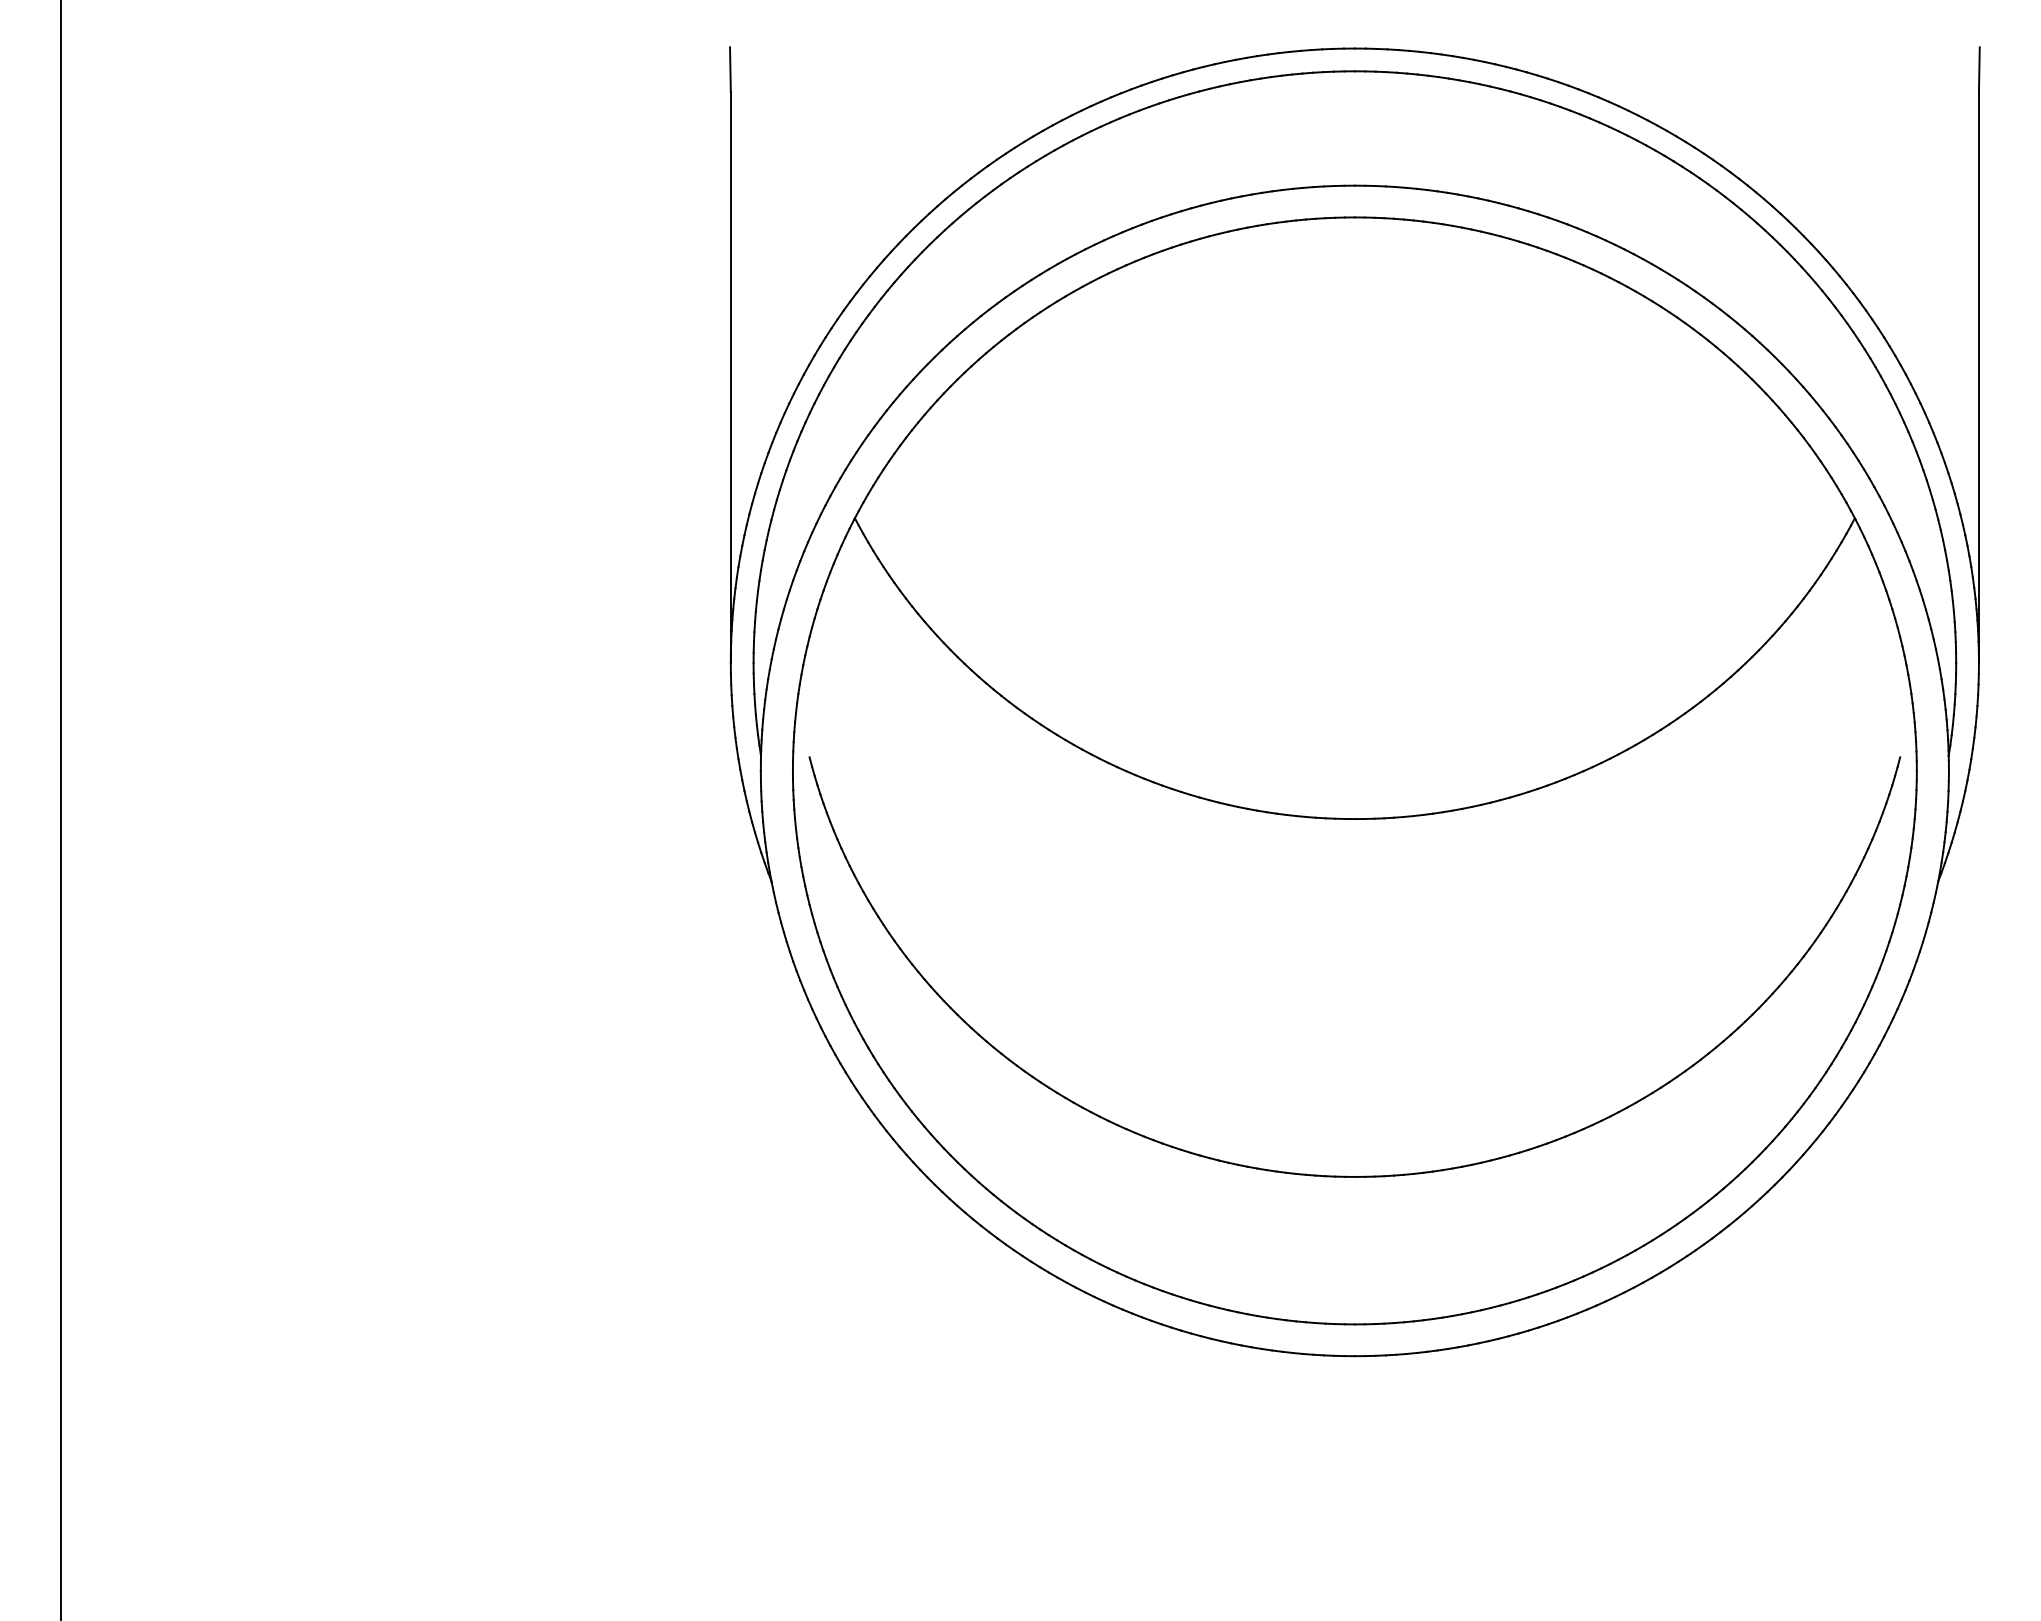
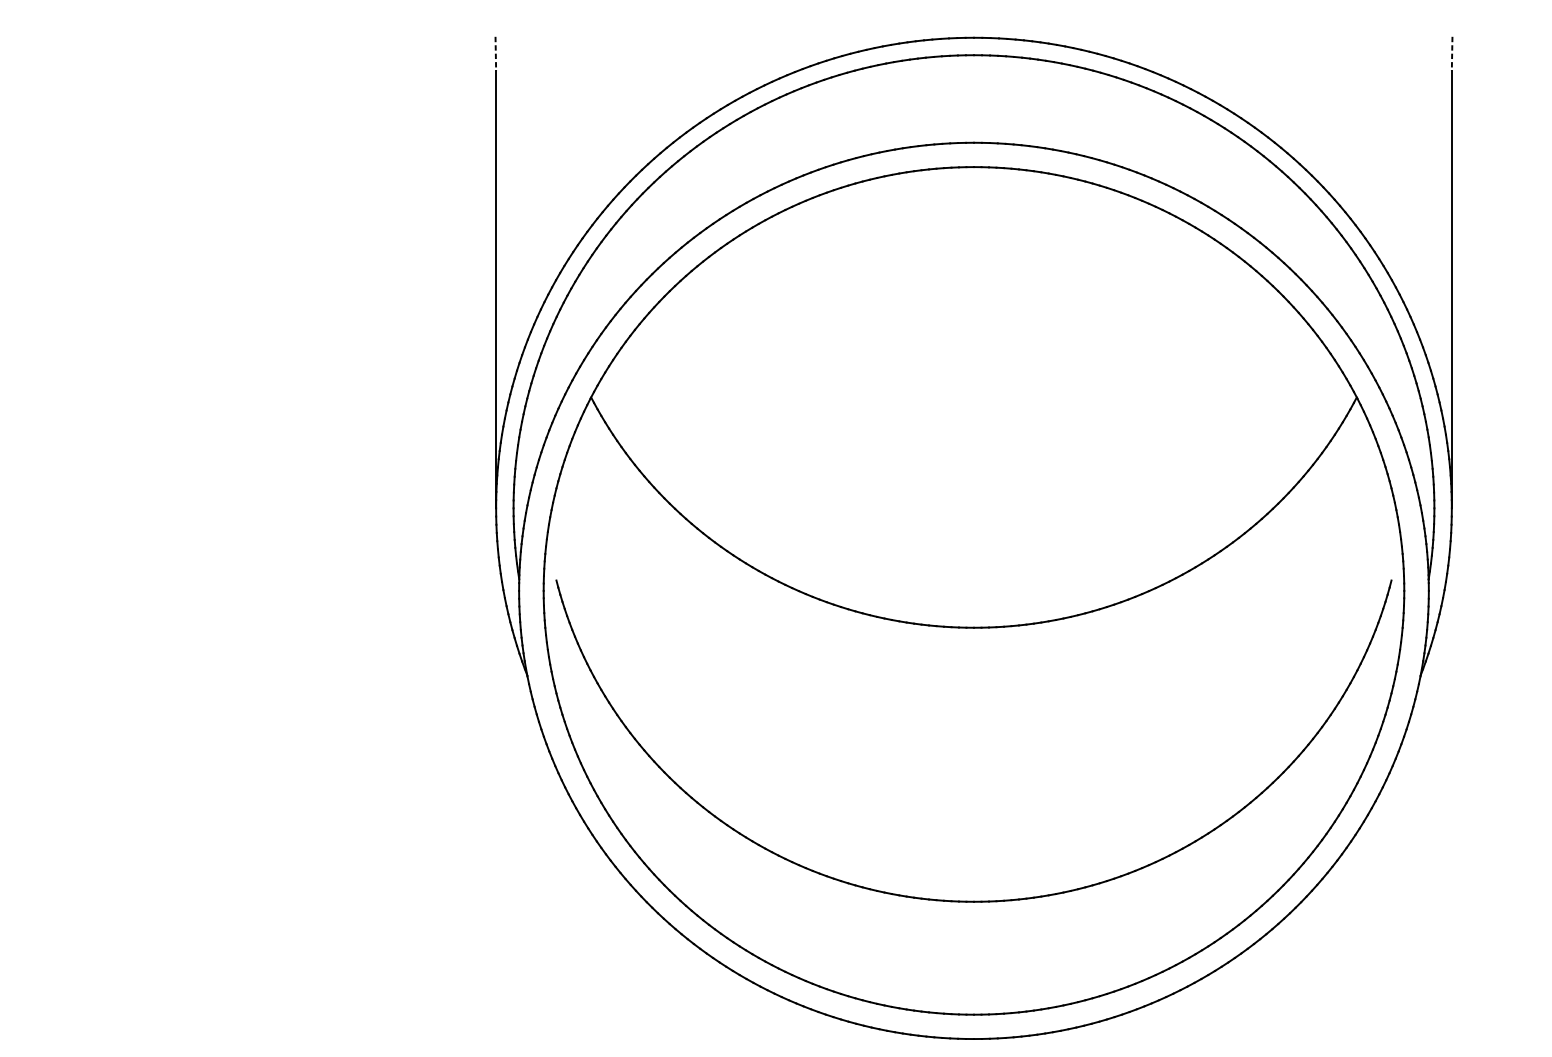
line: (730, 70) -> (495, 54), solid -> dashed
line: (1979, 70) -> (1452, 54), solid -> dashed

